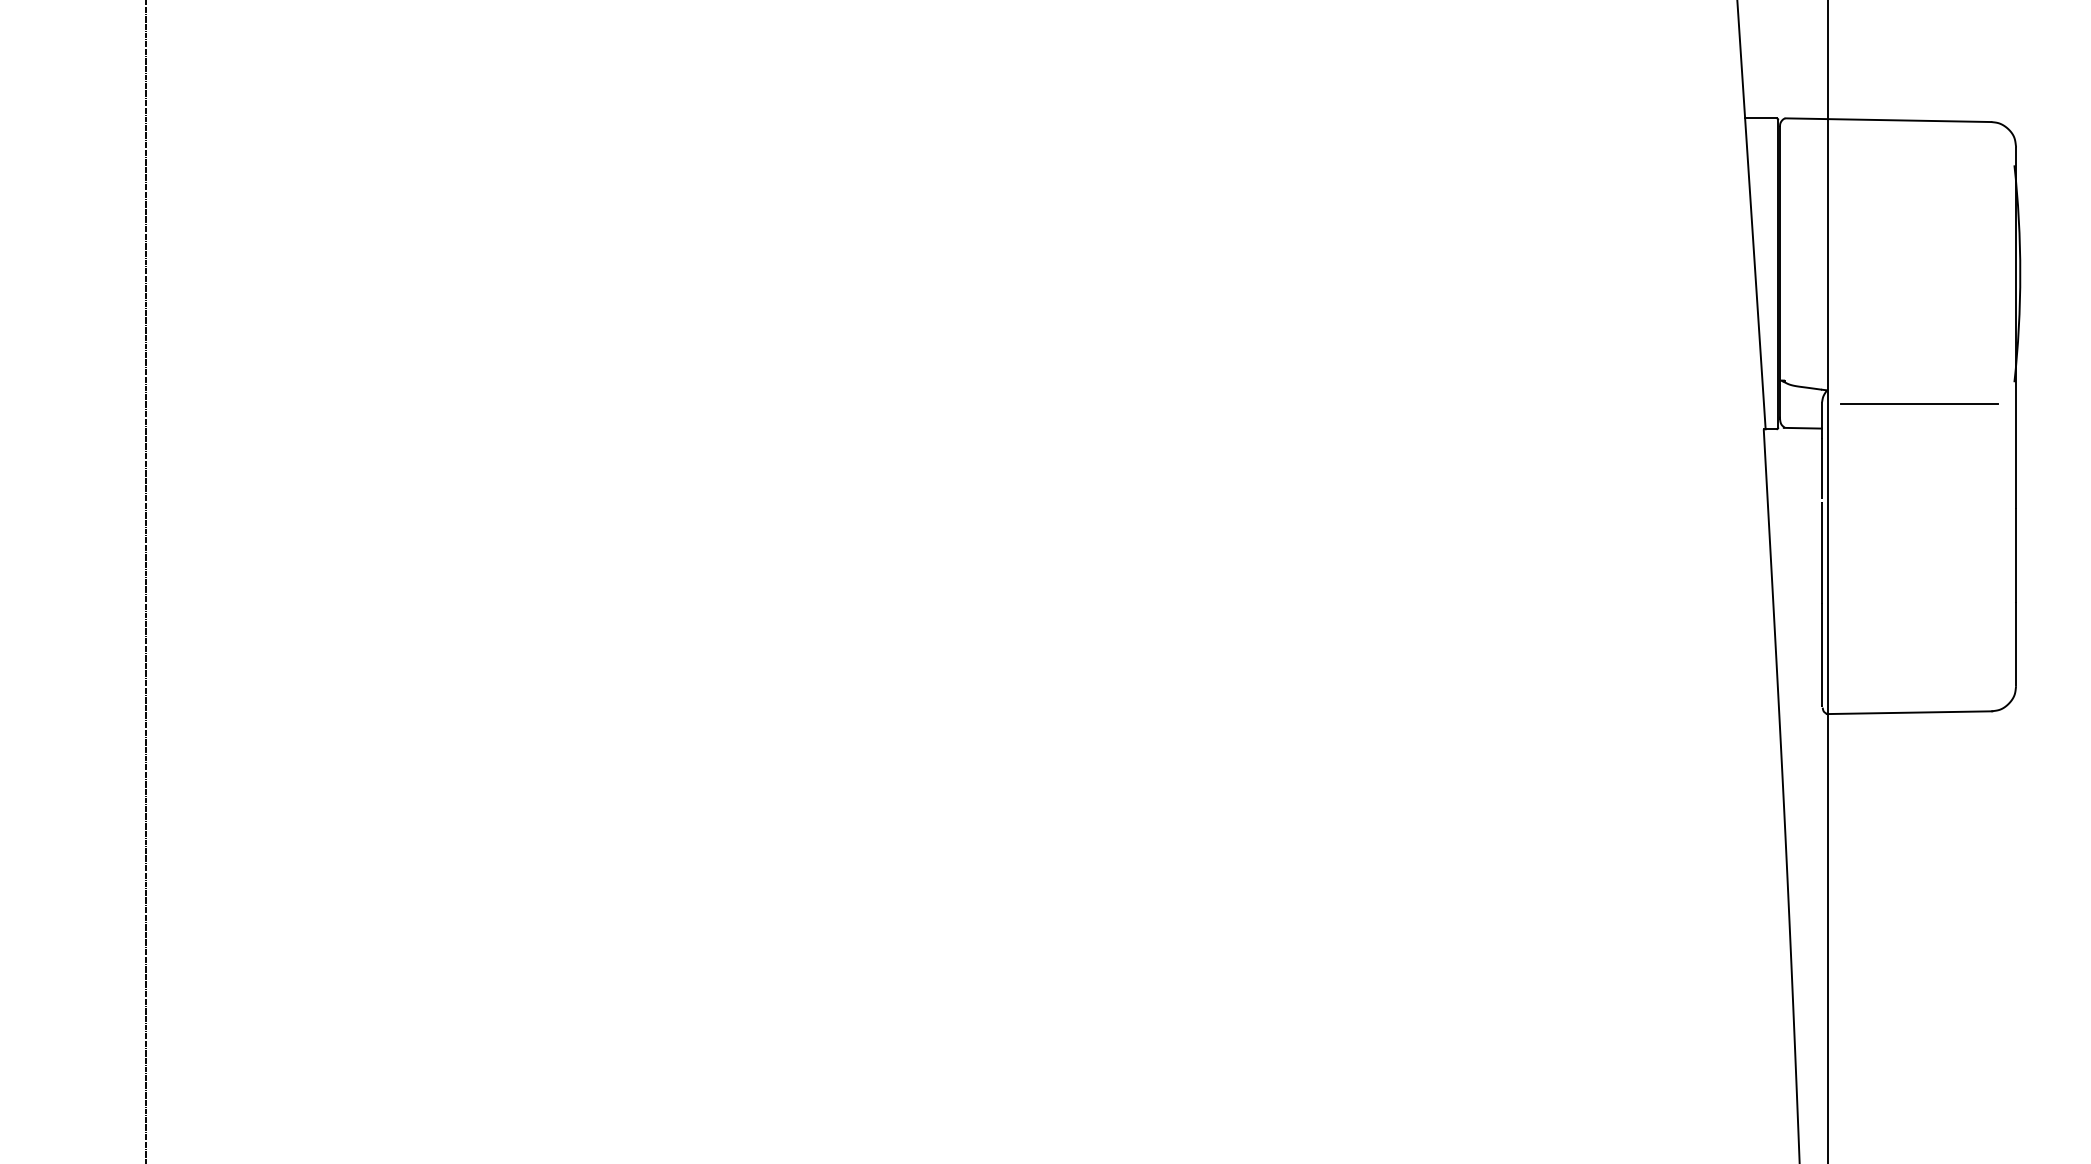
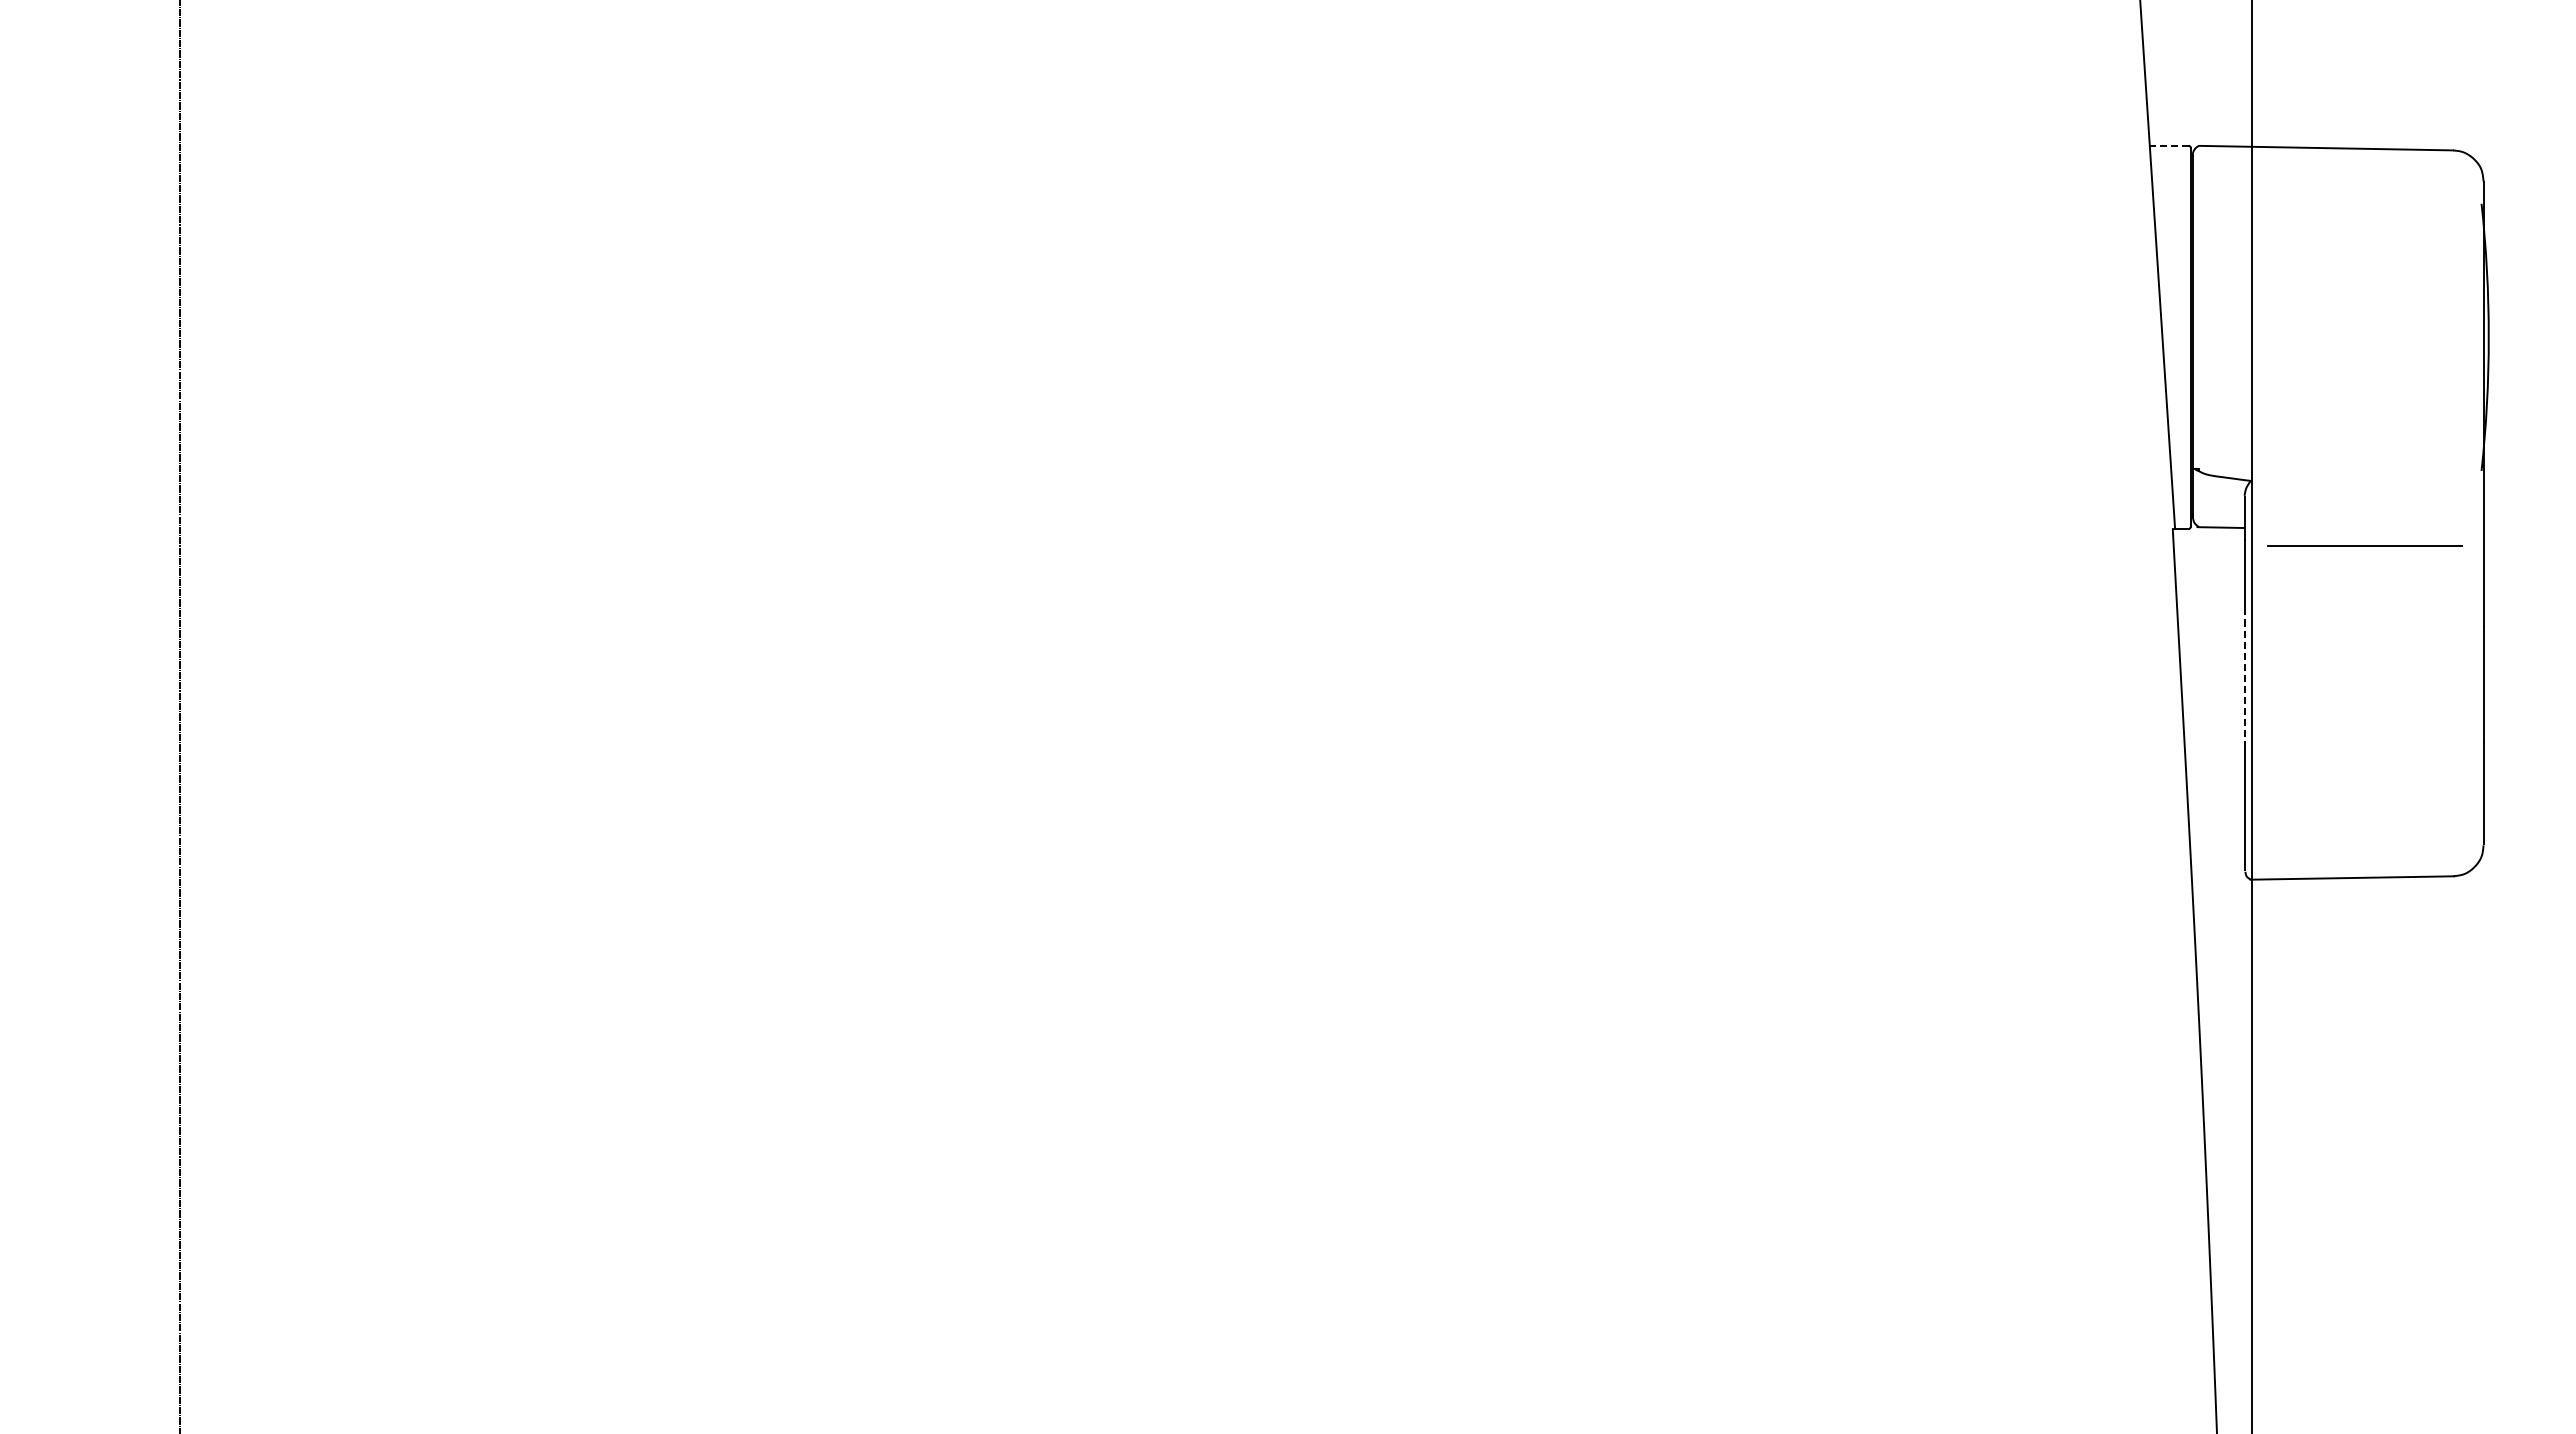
line: (1760, 118) -> (2168, 145), solid -> dashed
line: (1919, 403) -> (2364, 545), moved
line: (1821, 553) -> (2244, 681), solid -> dashed

